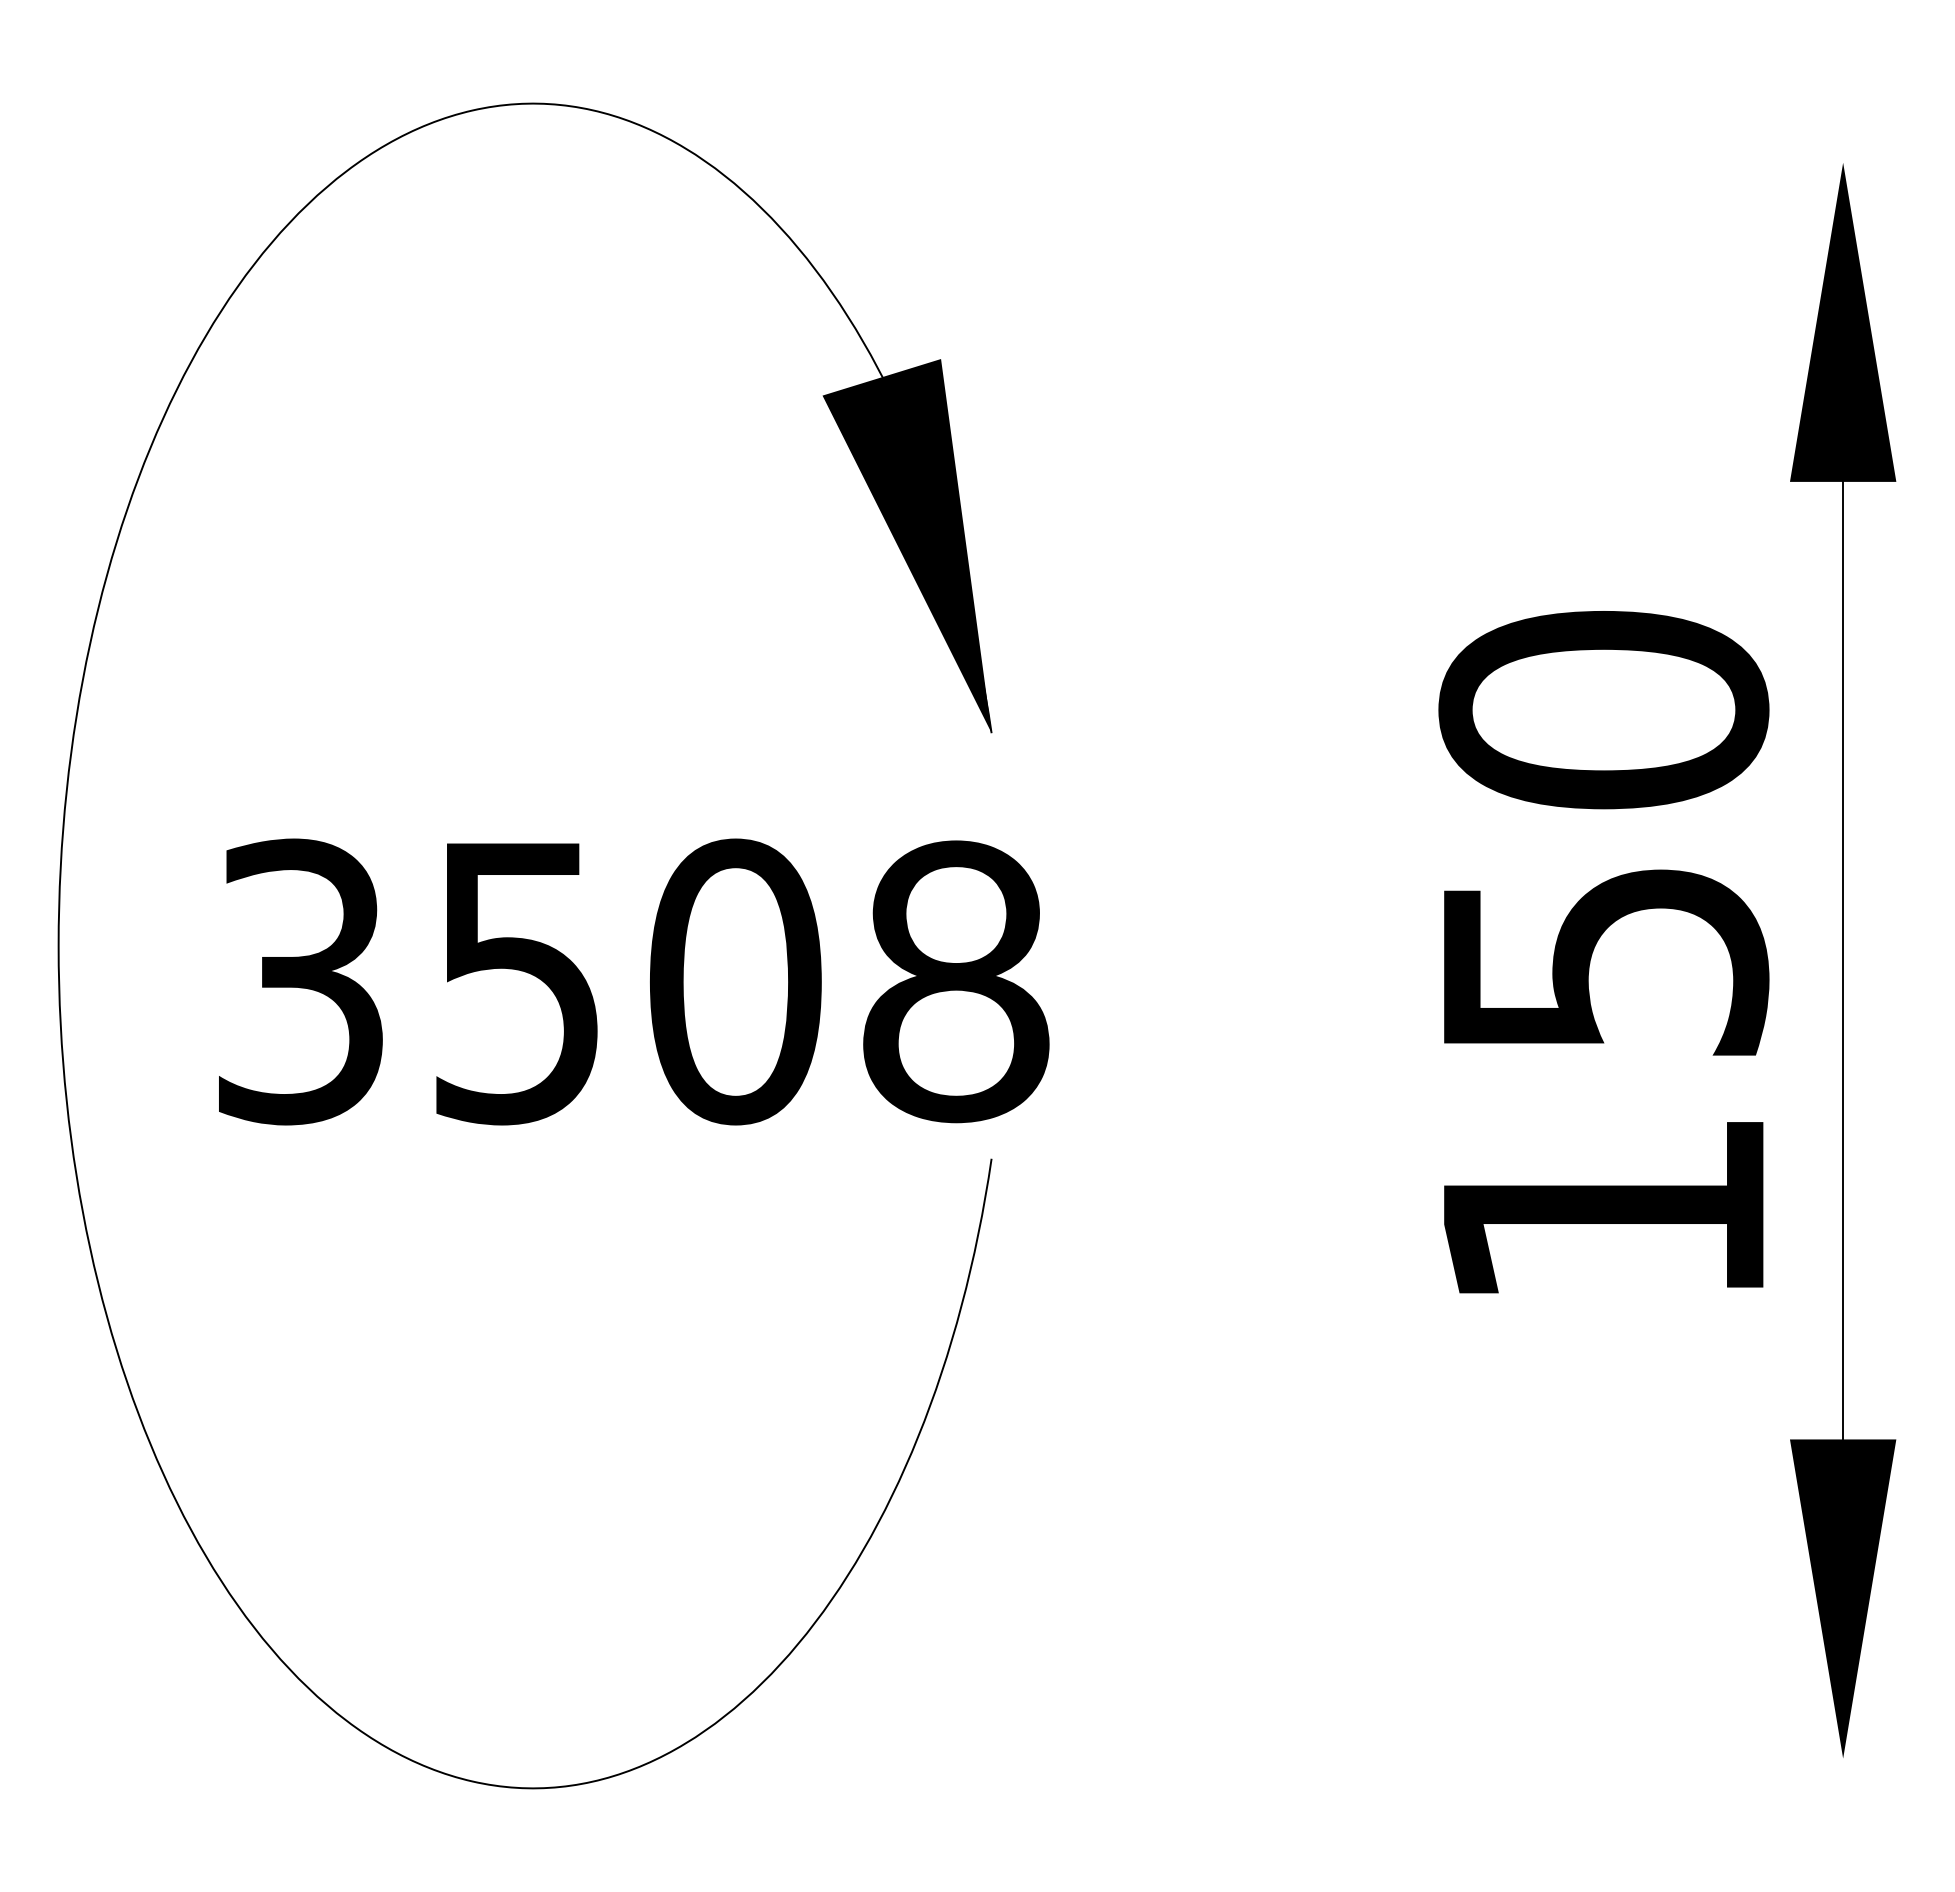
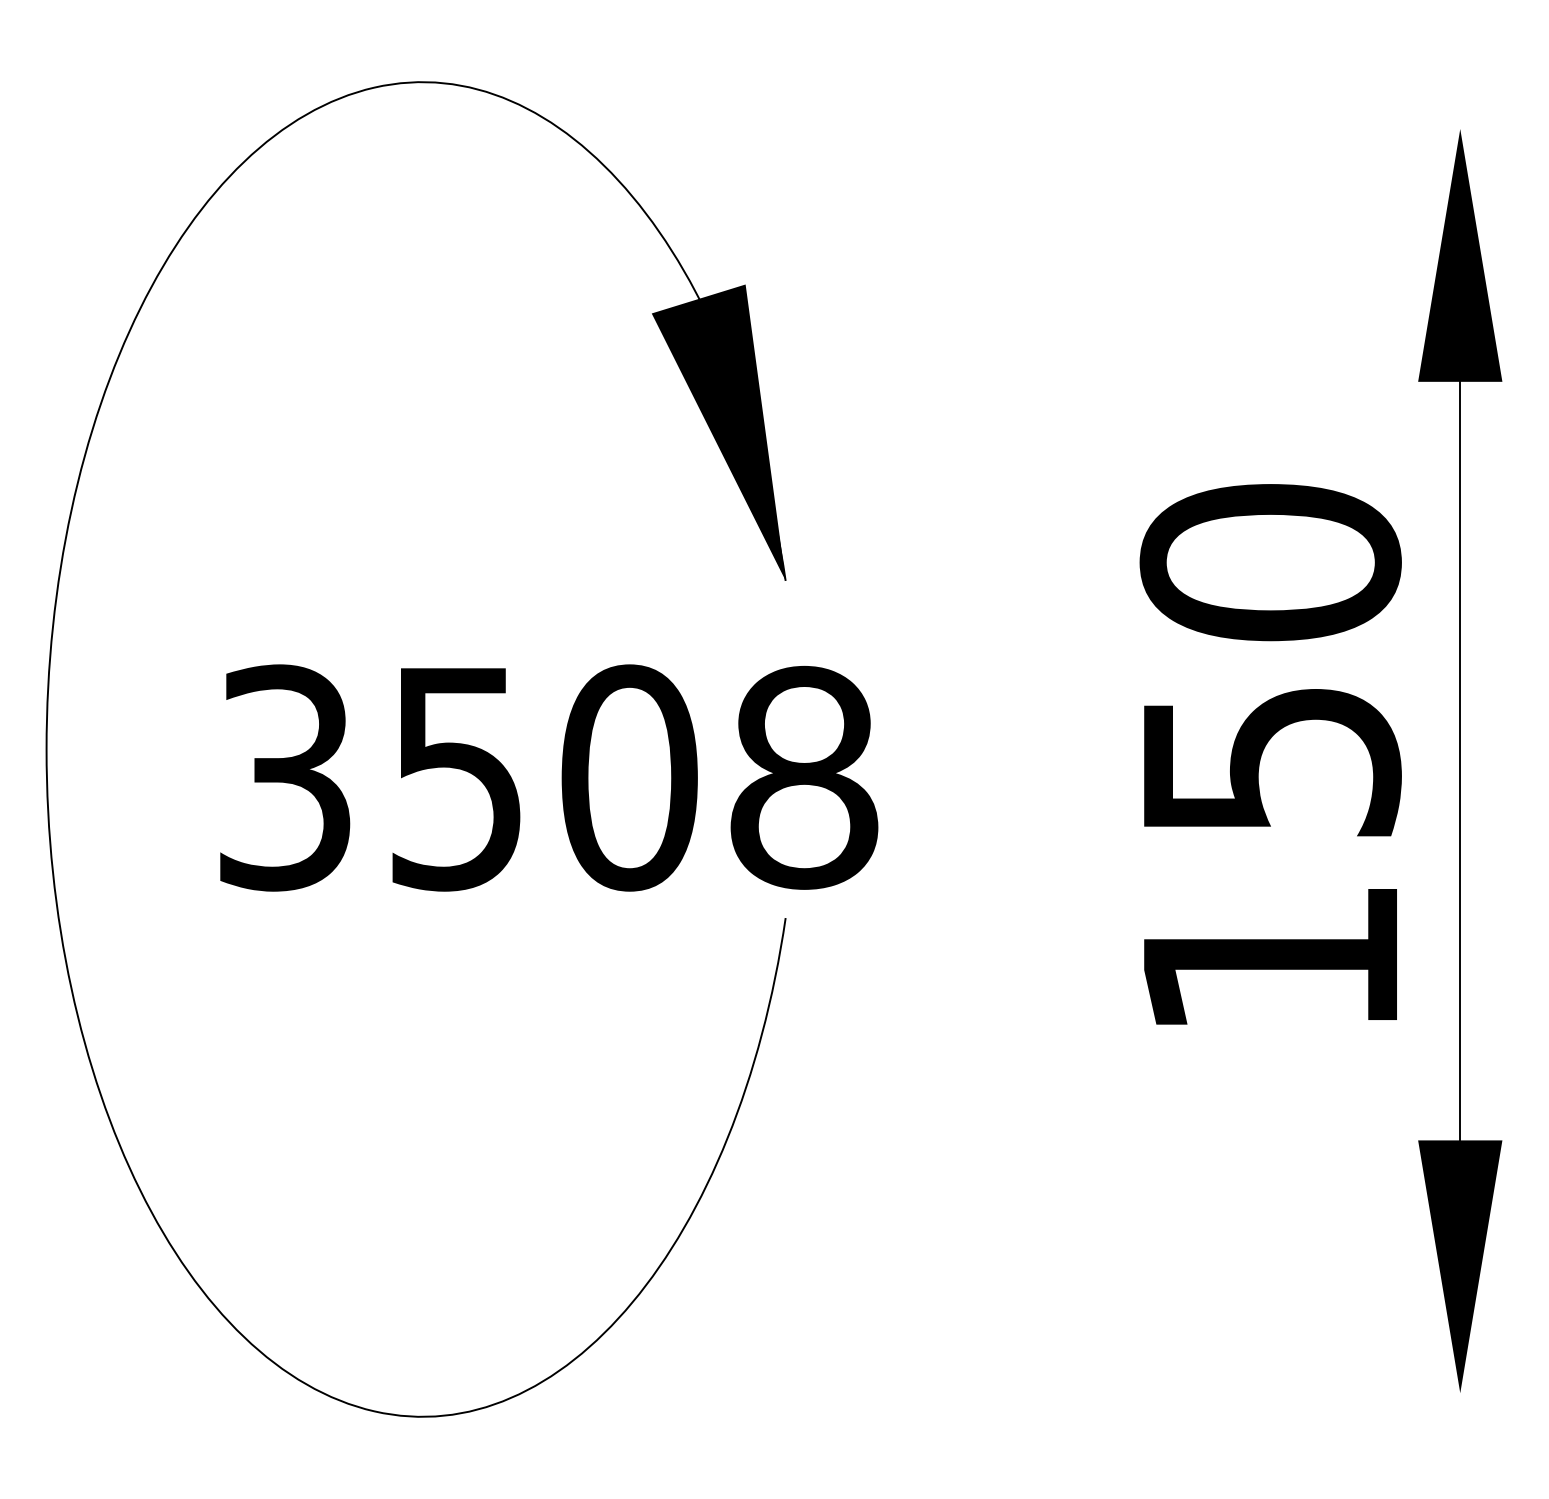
text: (634, 981) -> (549, 777), moved

